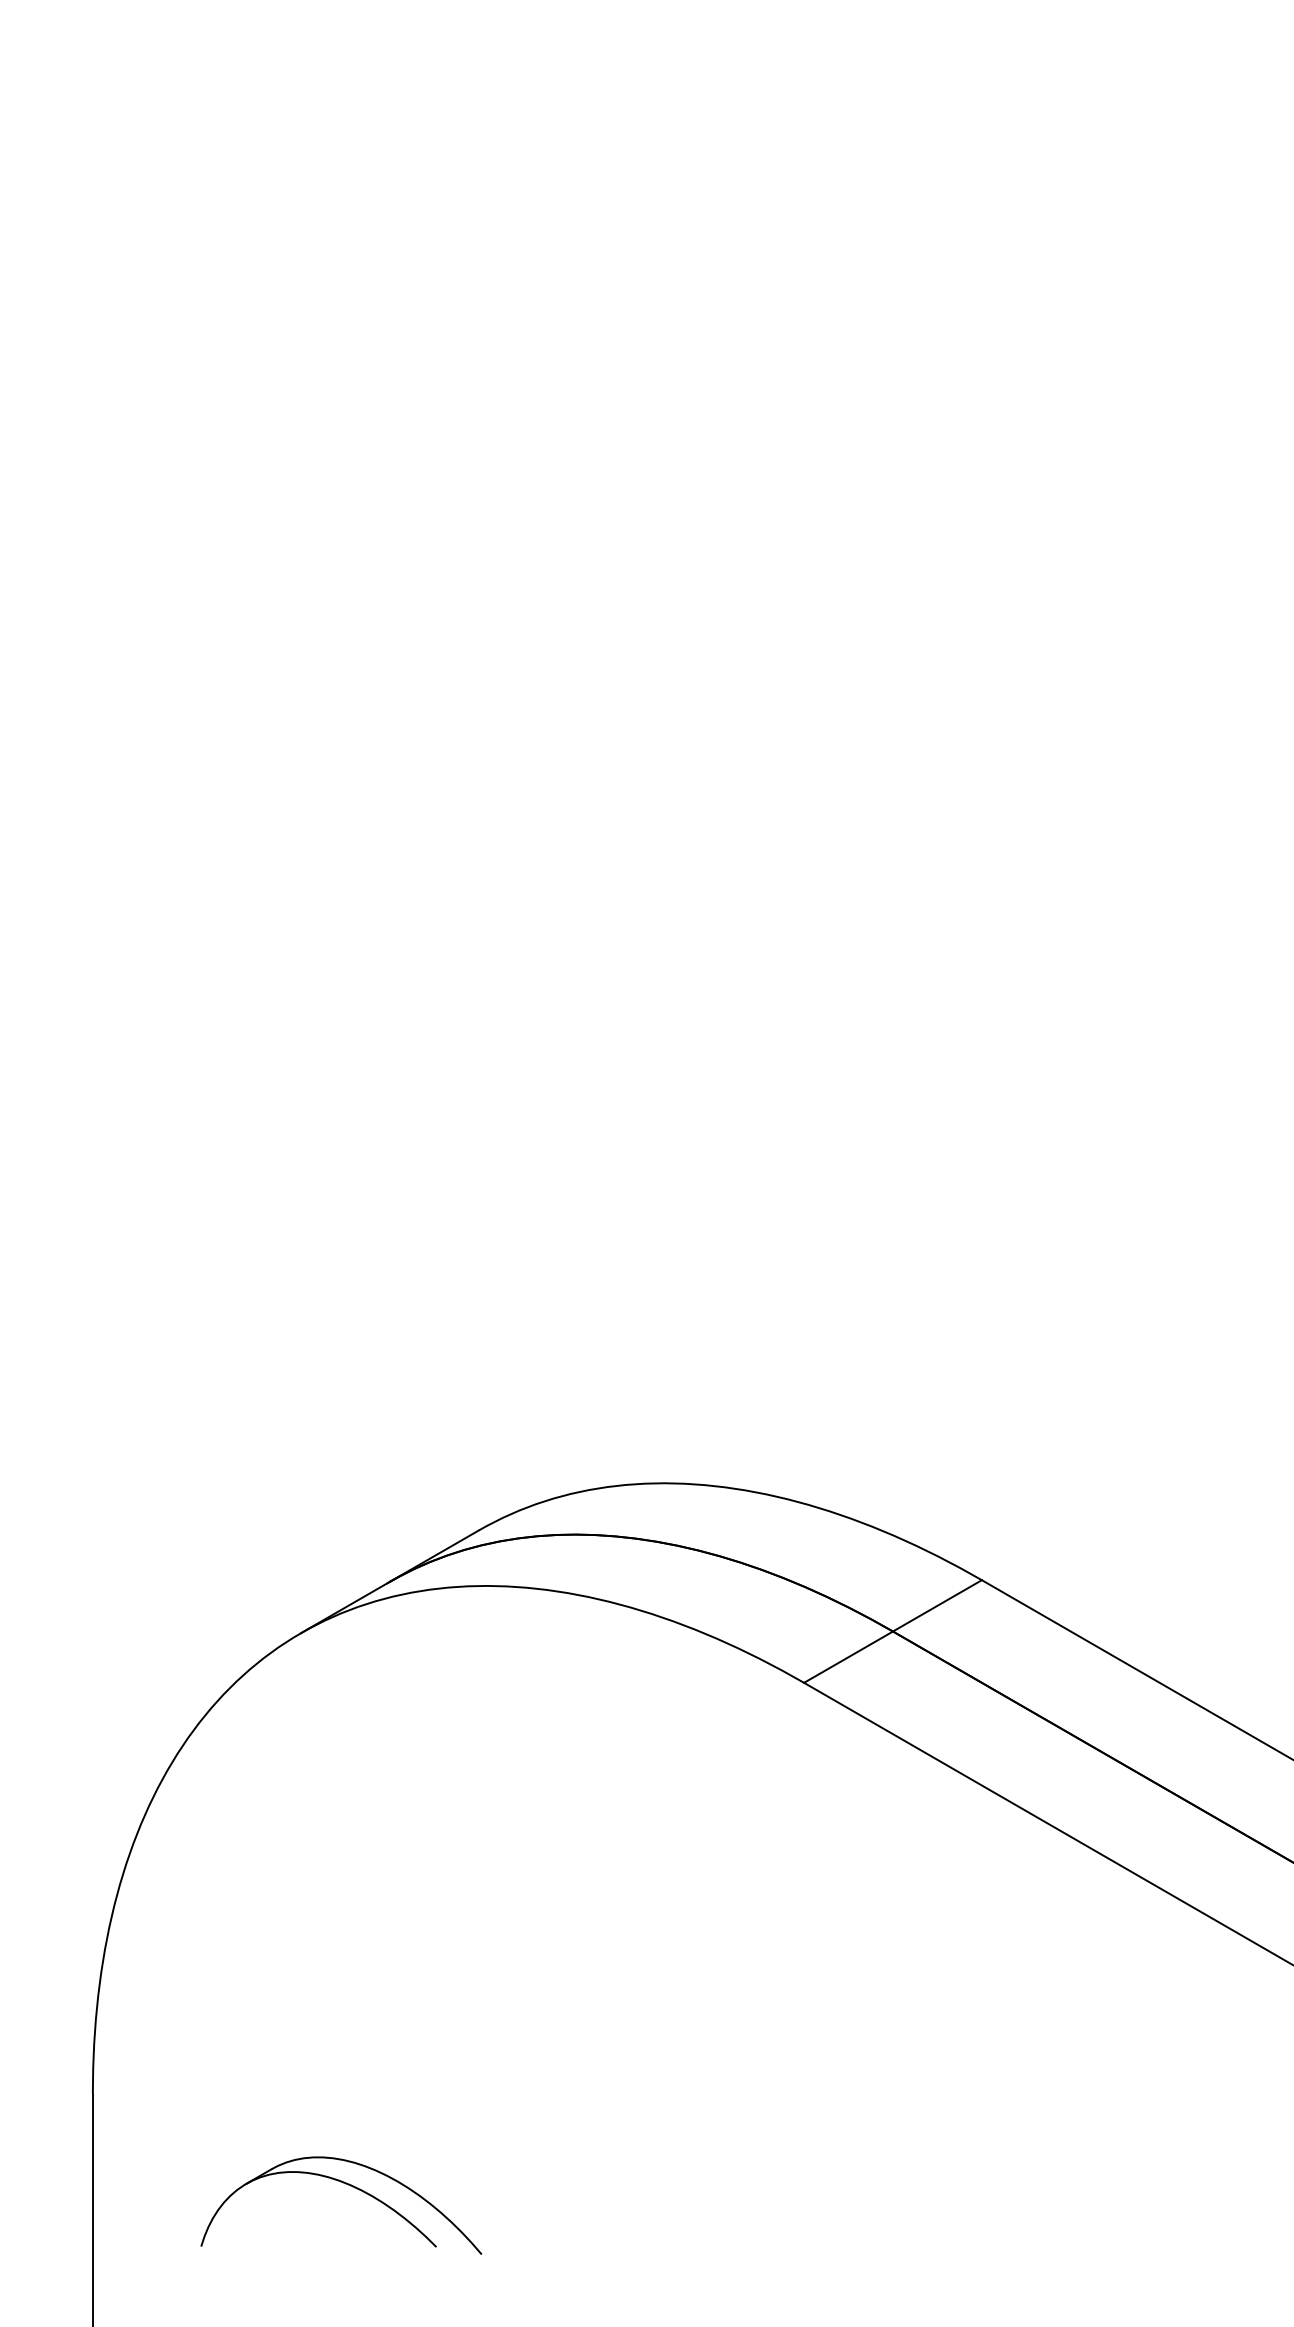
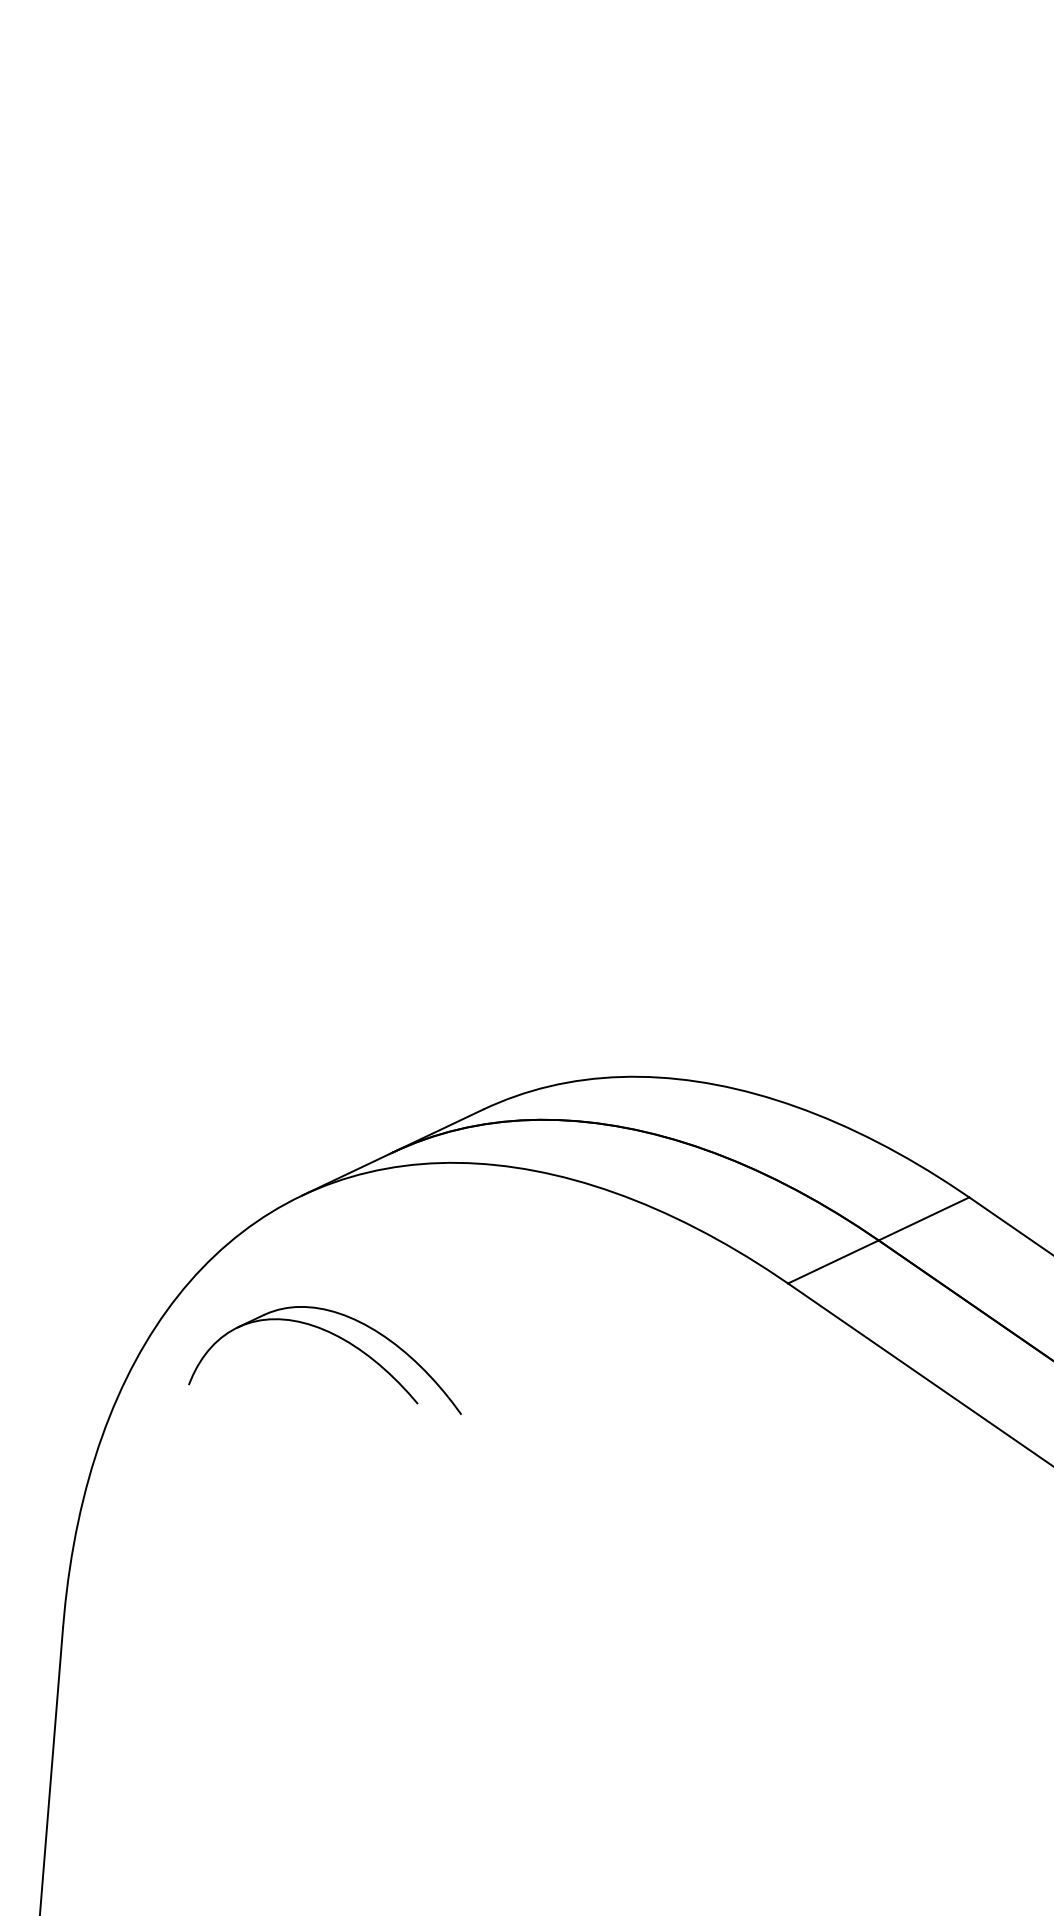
part: (350, 2186) -> (338, 1338), moved

